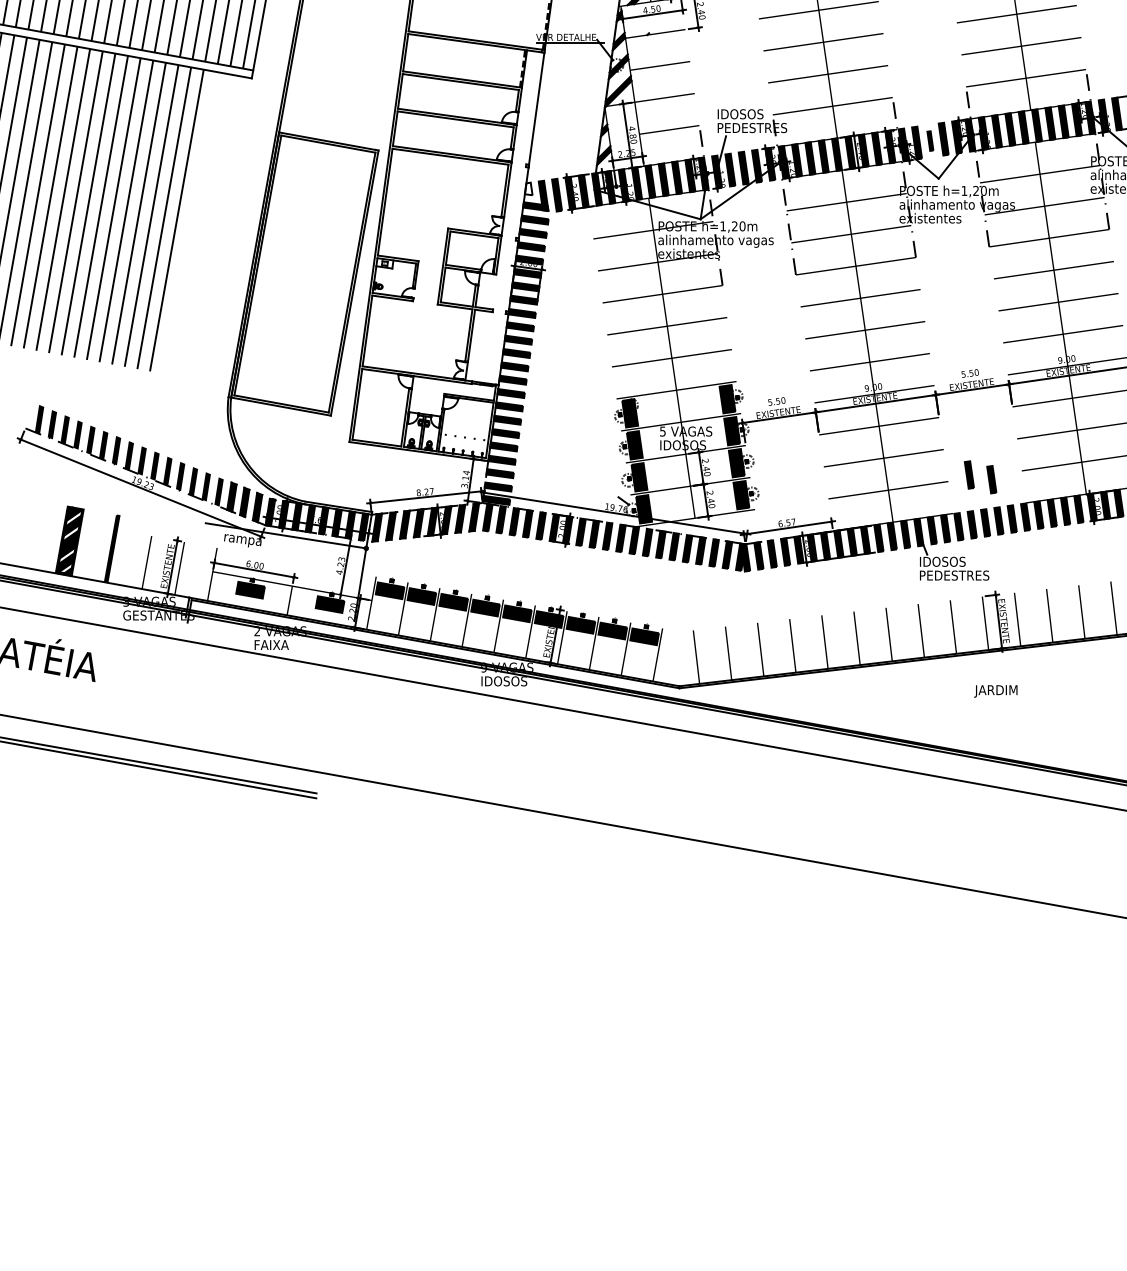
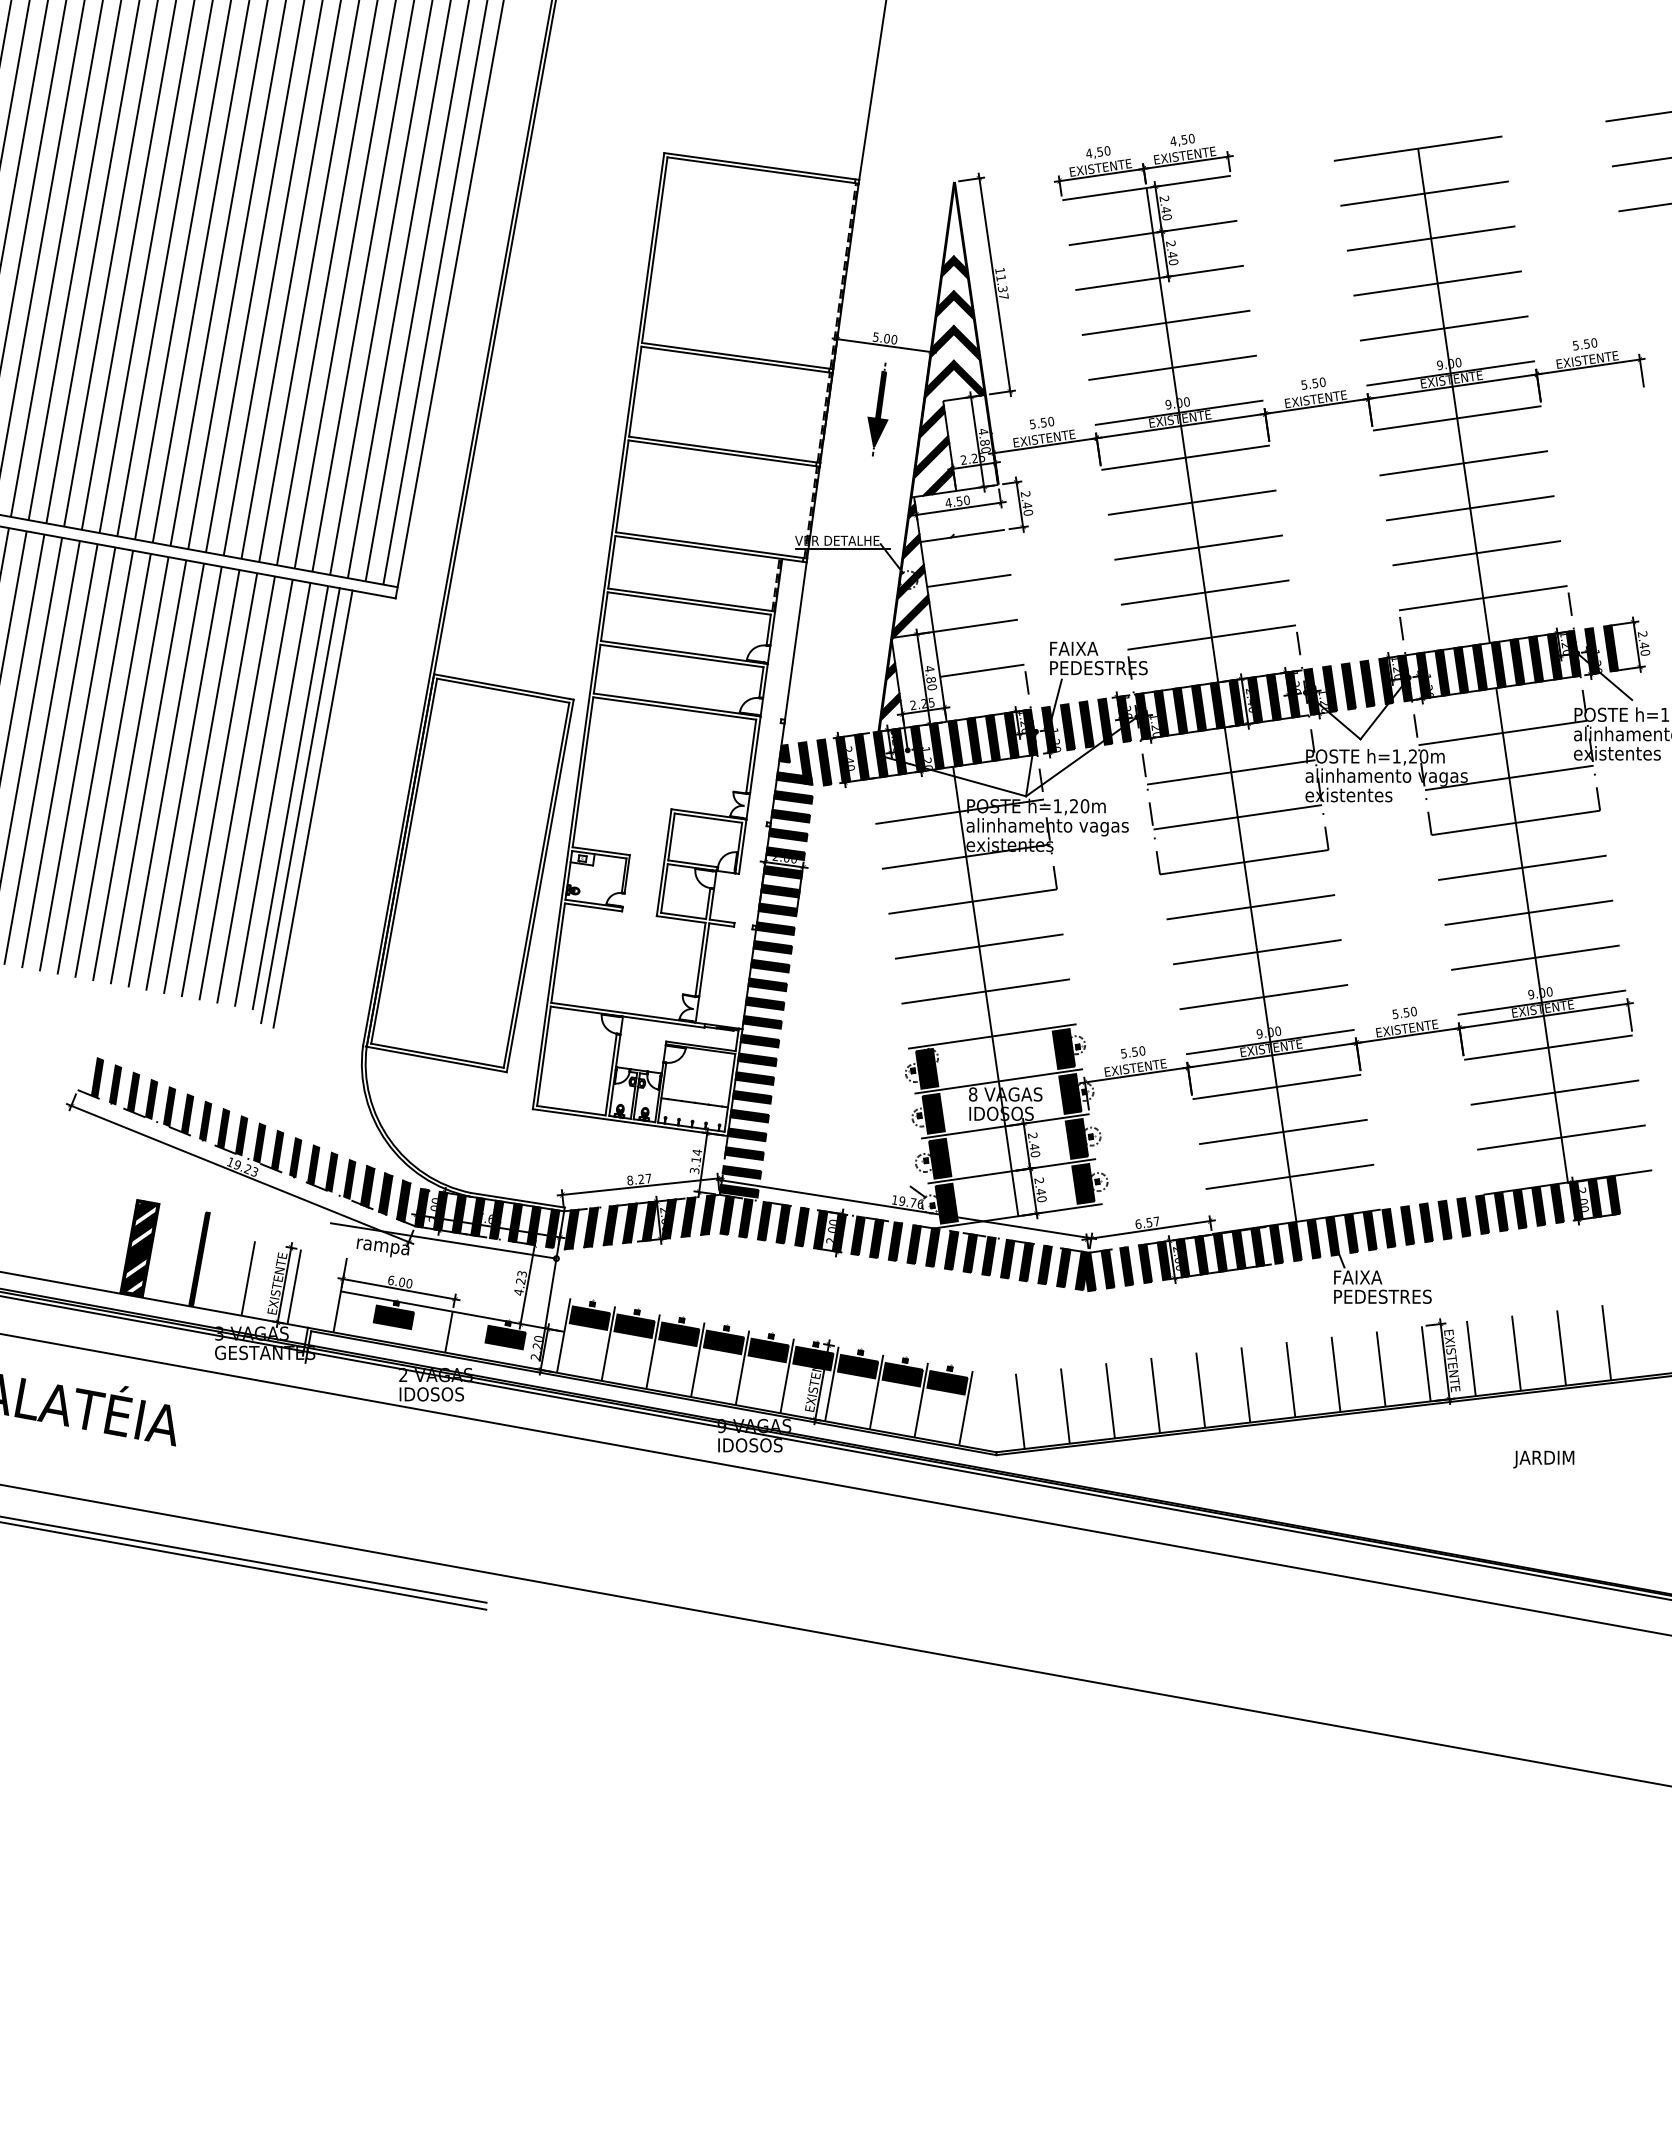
text: (740, 114) -> (1082, 648), IDOSOS -> FAIXA
part: (930, 141) -> (1348, 686), size x1.67
fill: (528, 188) -> (784, 753), added
line: (184, 225) -> (300, 805), added
line: (192, 227) -> (312, 808), added
text: (663, 431) -> (973, 1094), 5 -> 8
line: (464, 437) -> (694, 1102), added
part: (969, 475) -> (1403, 1155), removed
part: (991, 479) -> (1434, 1161), removed
text: (942, 561) -> (1366, 1277), IDOSOS -> FAIXA
text: (278, 645) -> (432, 1394), FAIXA -> IDOSOS
text: (995, 691) -> (1543, 1459), moved

